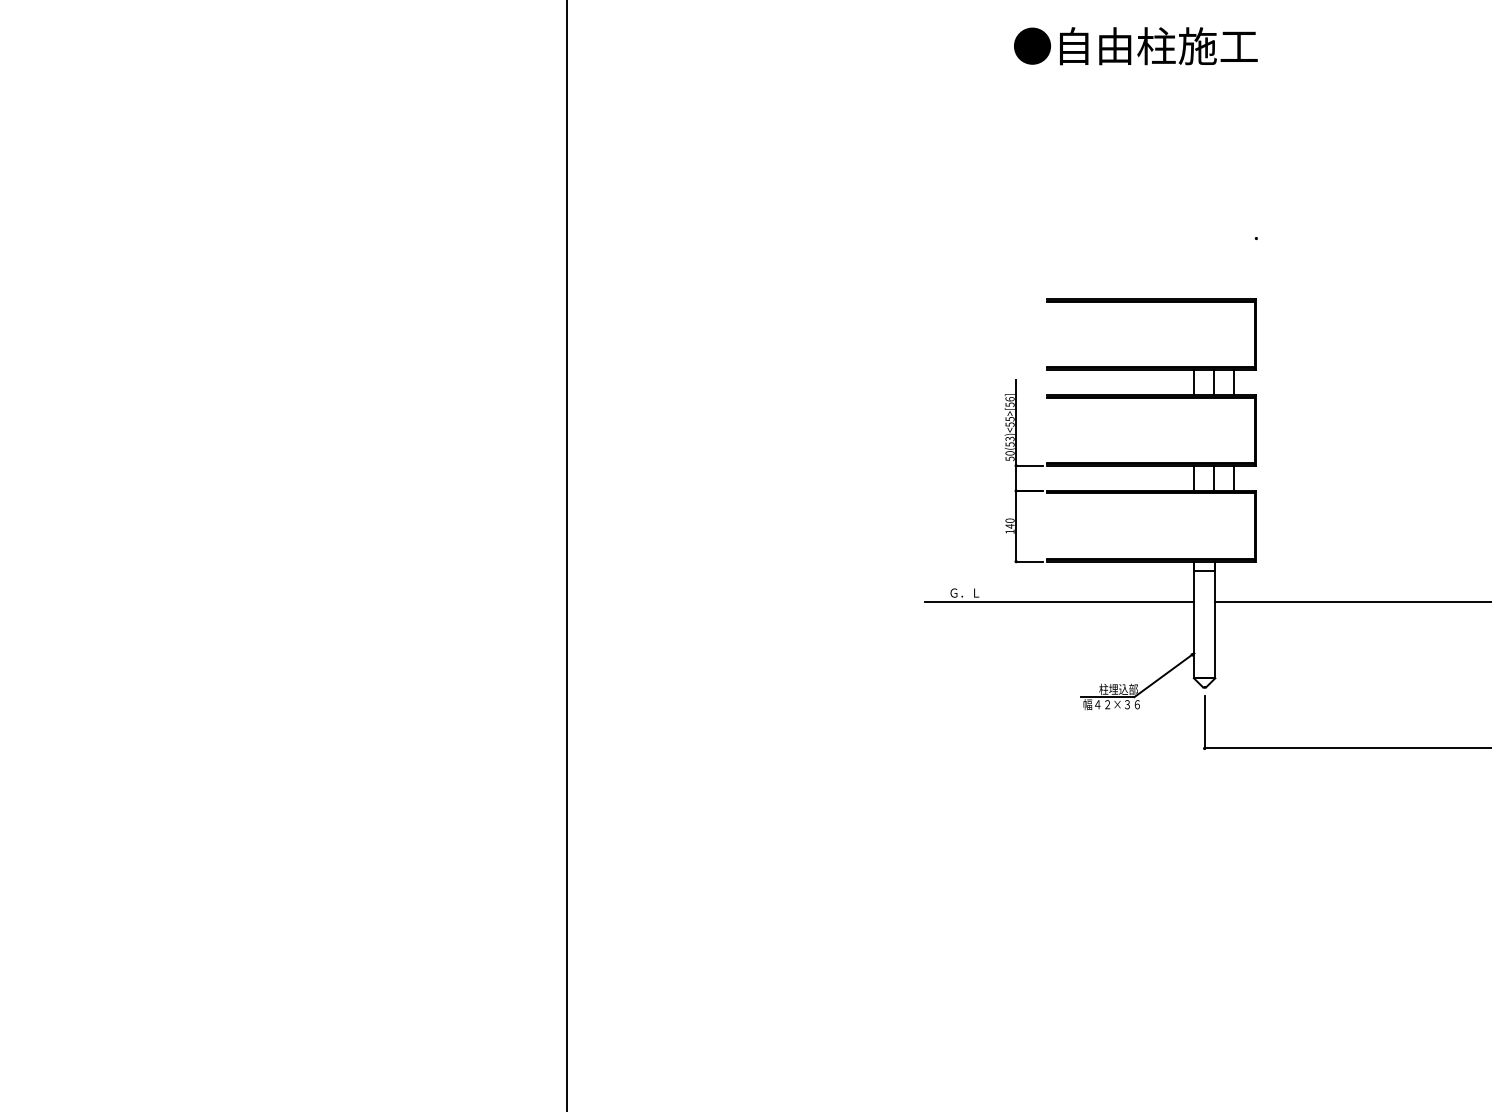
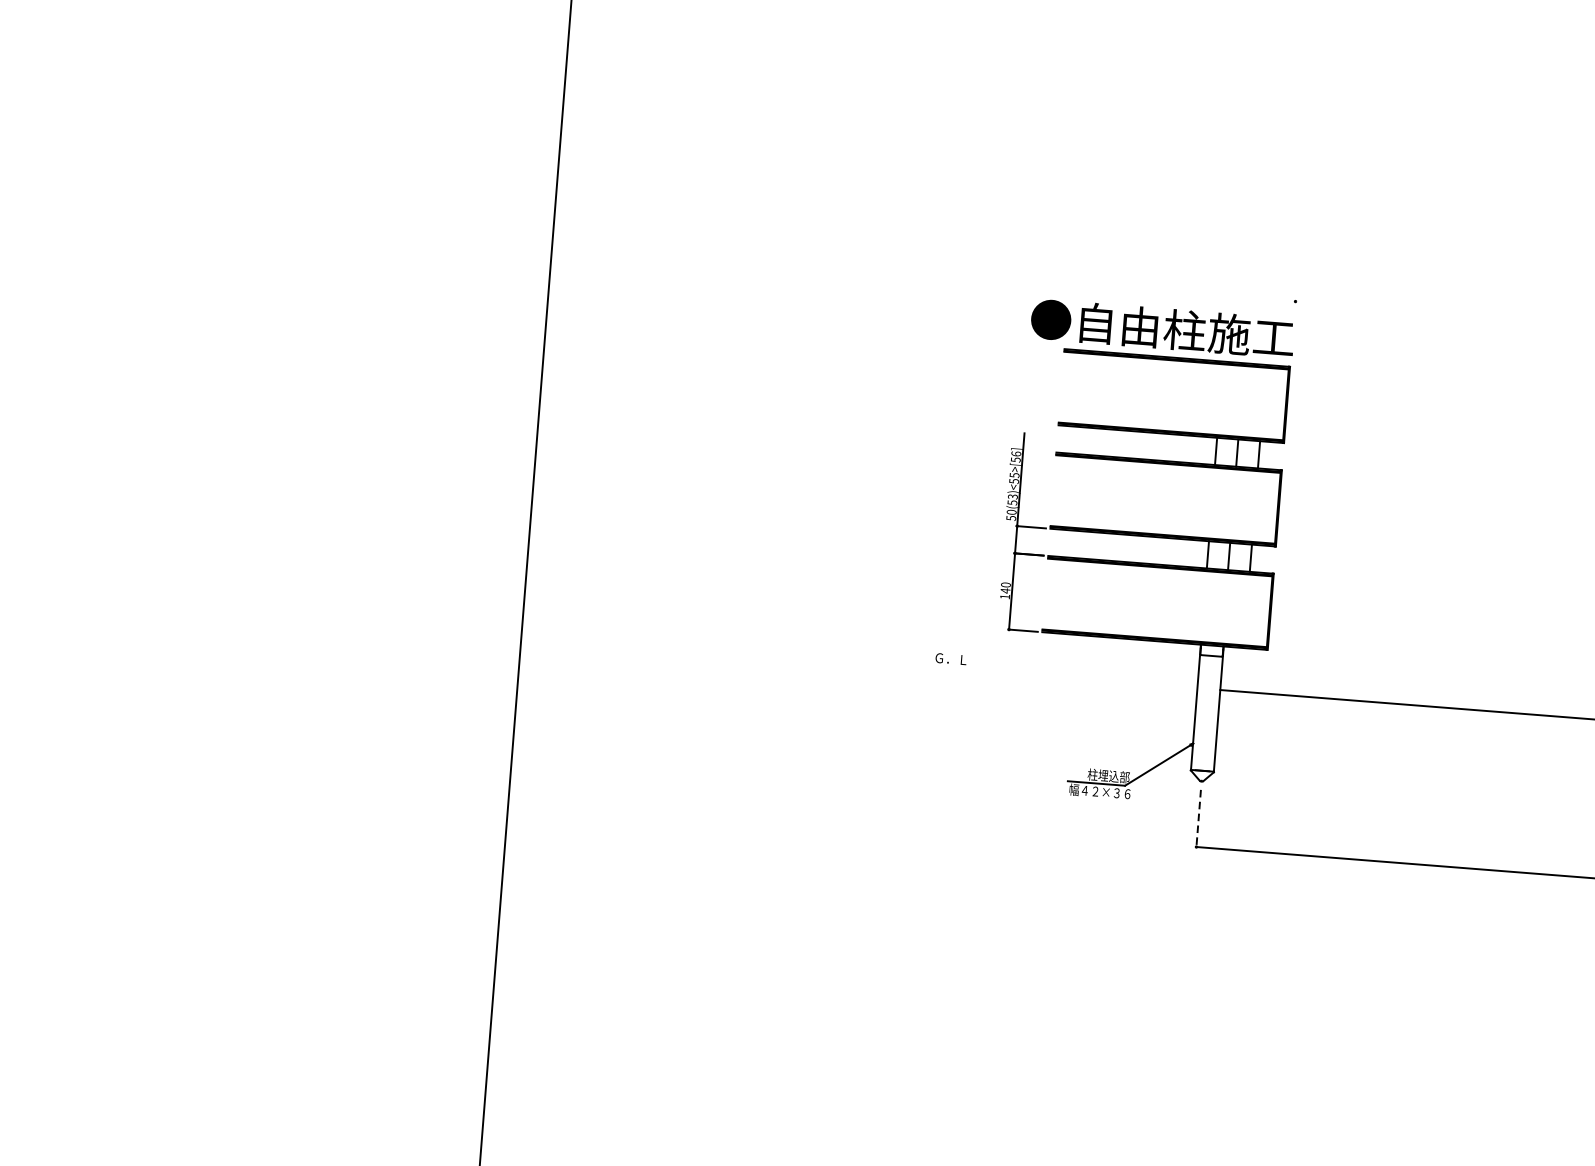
text: (1135, 46) -> (1162, 329), moved
line: (1059, 602) -> (1052, 677), removed
line: (1204, 722) -> (1198, 819), solid -> dashed

